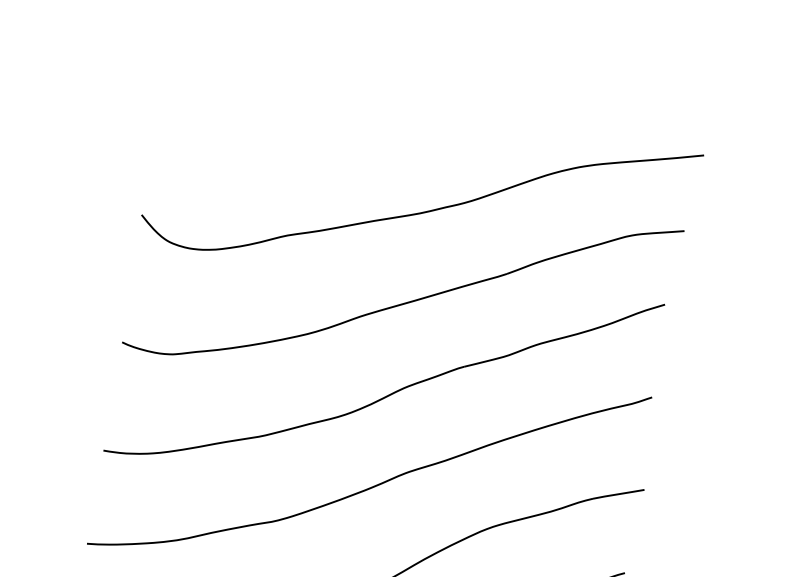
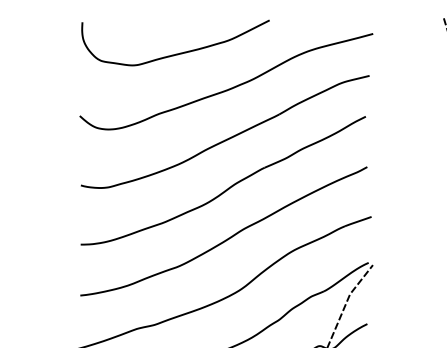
curve: (337, 130) -> (176, 53), added

